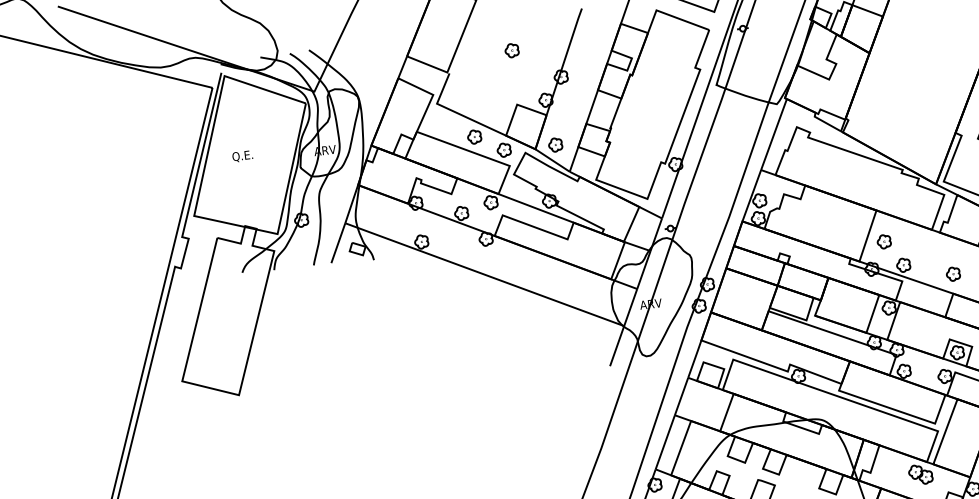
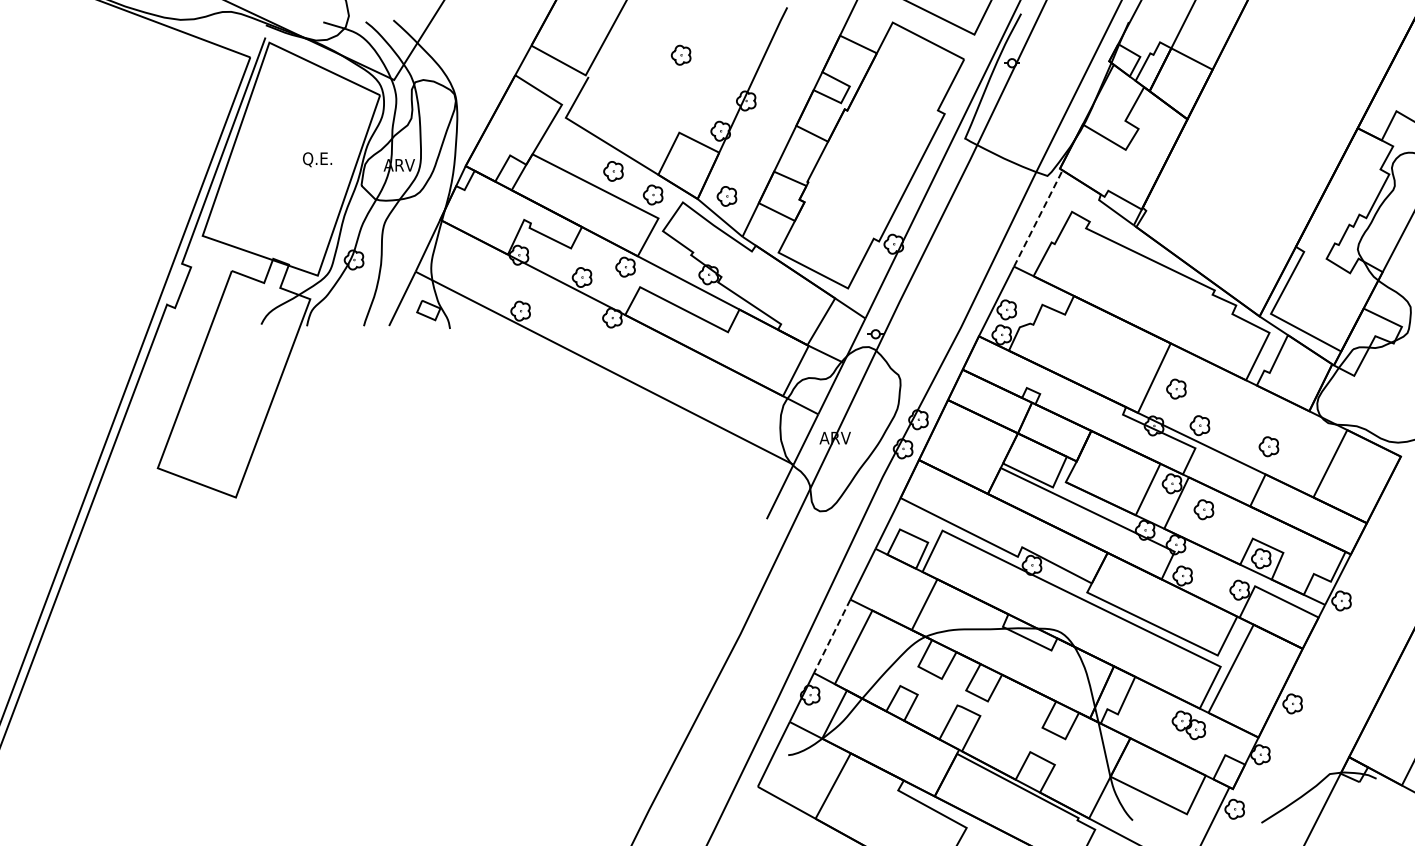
line: (774, 134) -> (1038, 218), solid -> dashed
text: (242, 156) -> (317, 159), moved
part: (913, 323) -> (1203, 509), added
line: (665, 442) -> (832, 636), solid -> dashed

